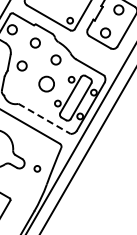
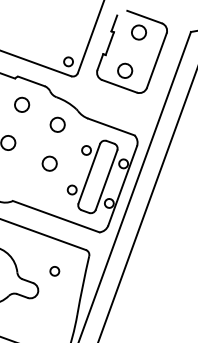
circle: (45, 83) -> (48, 163), size x0.62
line: (44, 119) -> (56, 217), dashed -> solid
circle: (37, 168) -> (54, 270), moved

